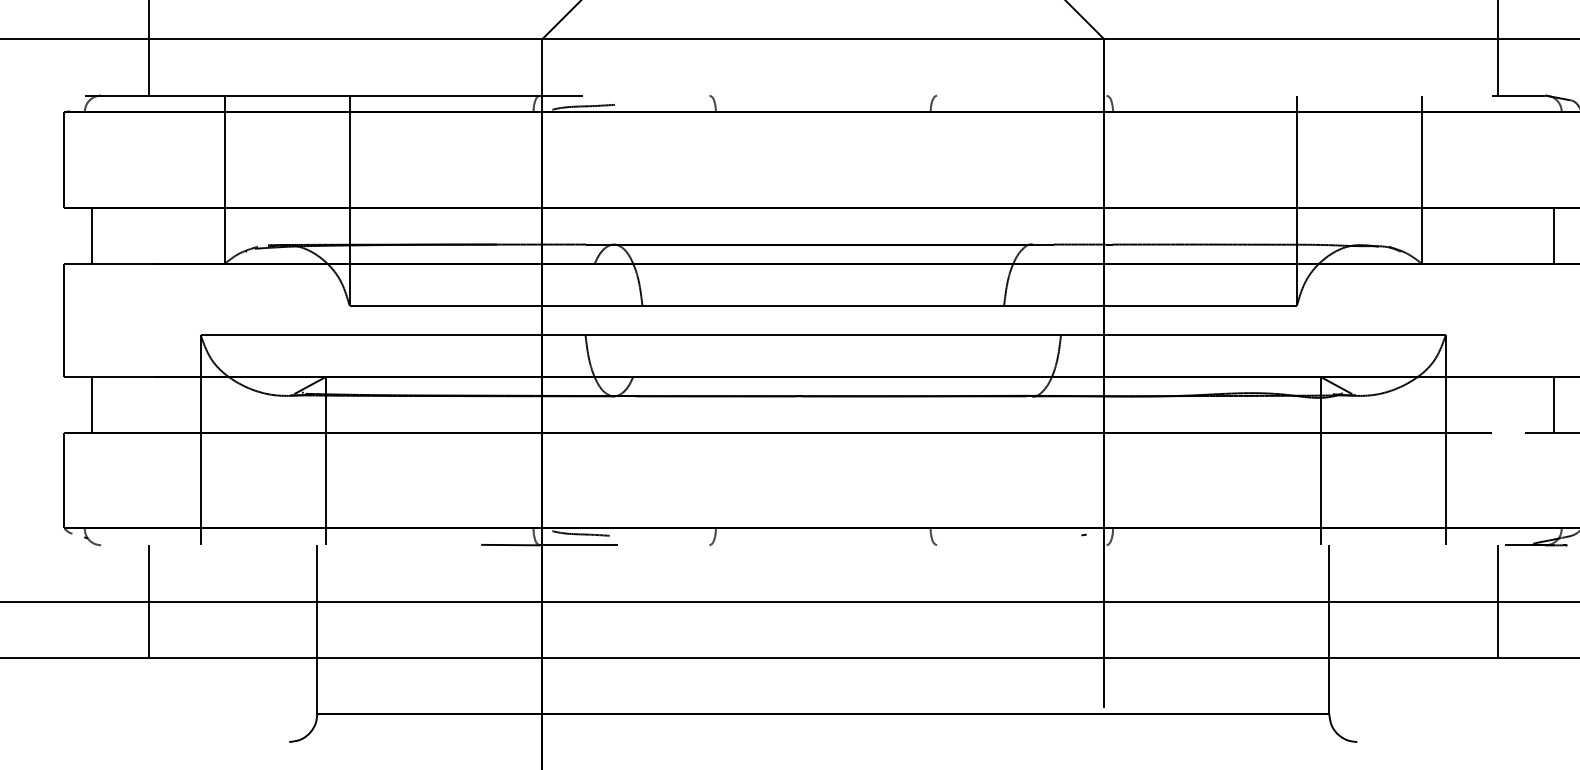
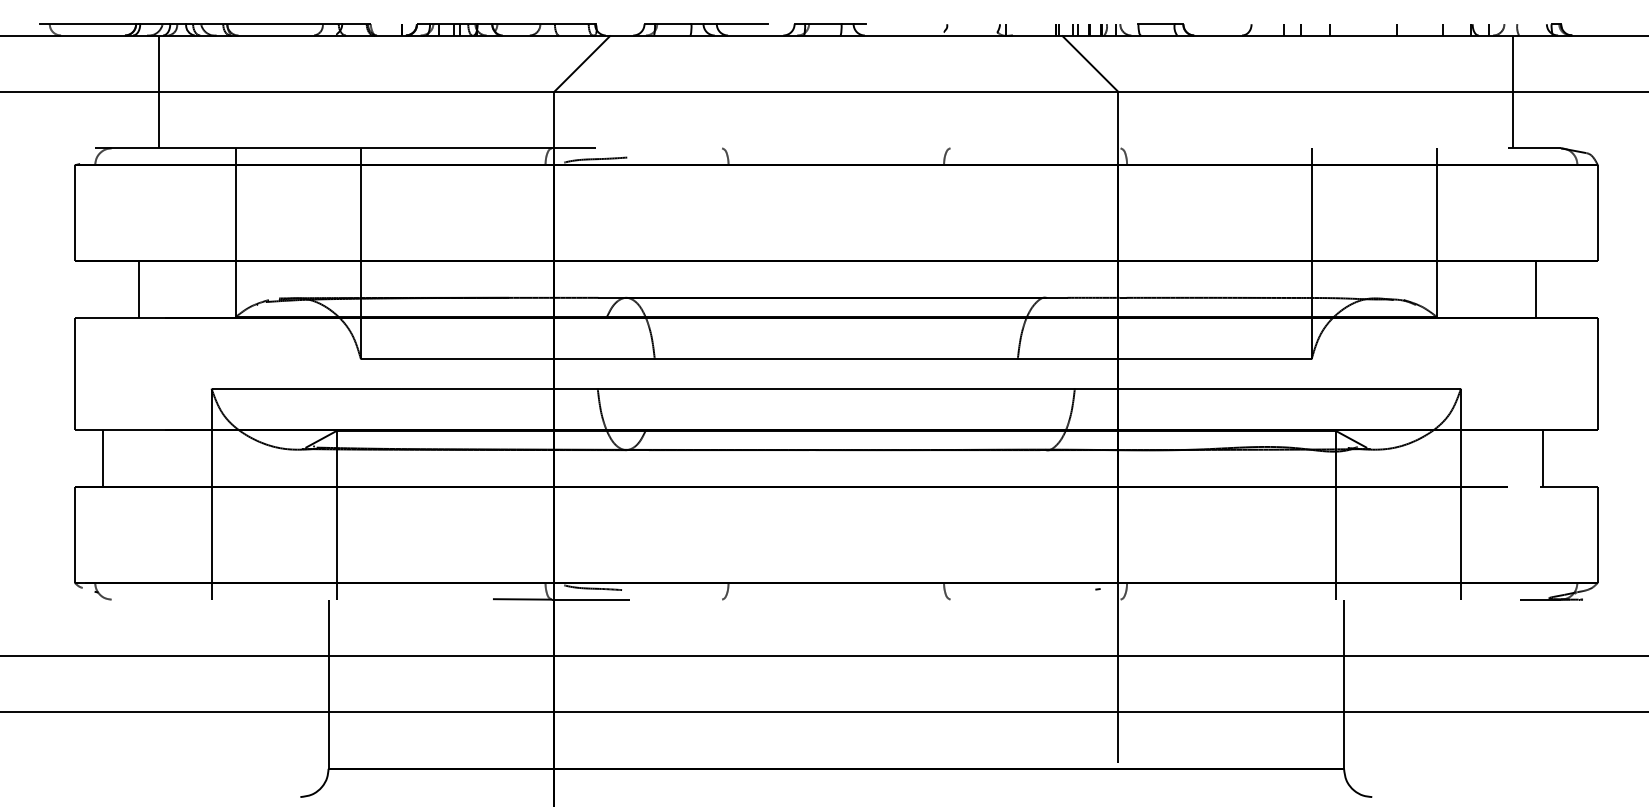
line: (92, 236) -> (138, 289), moved
line: (1553, 236) -> (1535, 289), moved
line: (1553, 404) -> (1542, 458), moved
line: (148, 600) -> (159, 655), removed
line: (1498, 600) -> (1513, 655), removed

